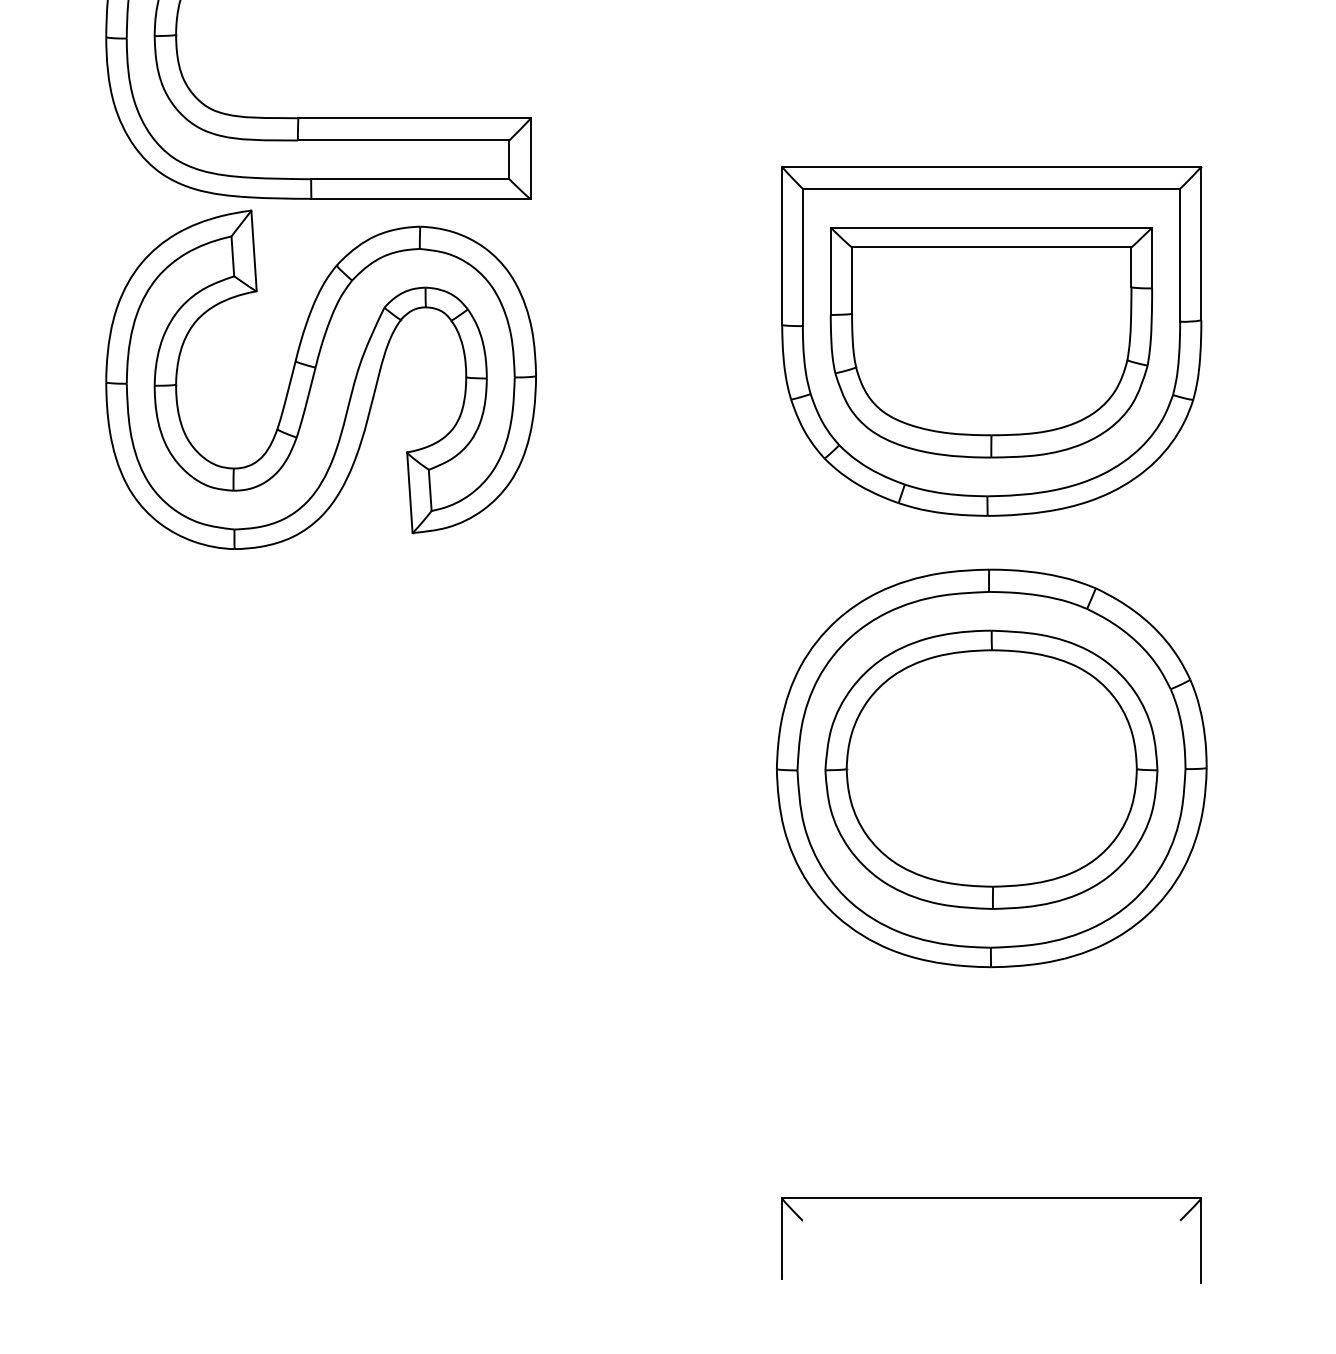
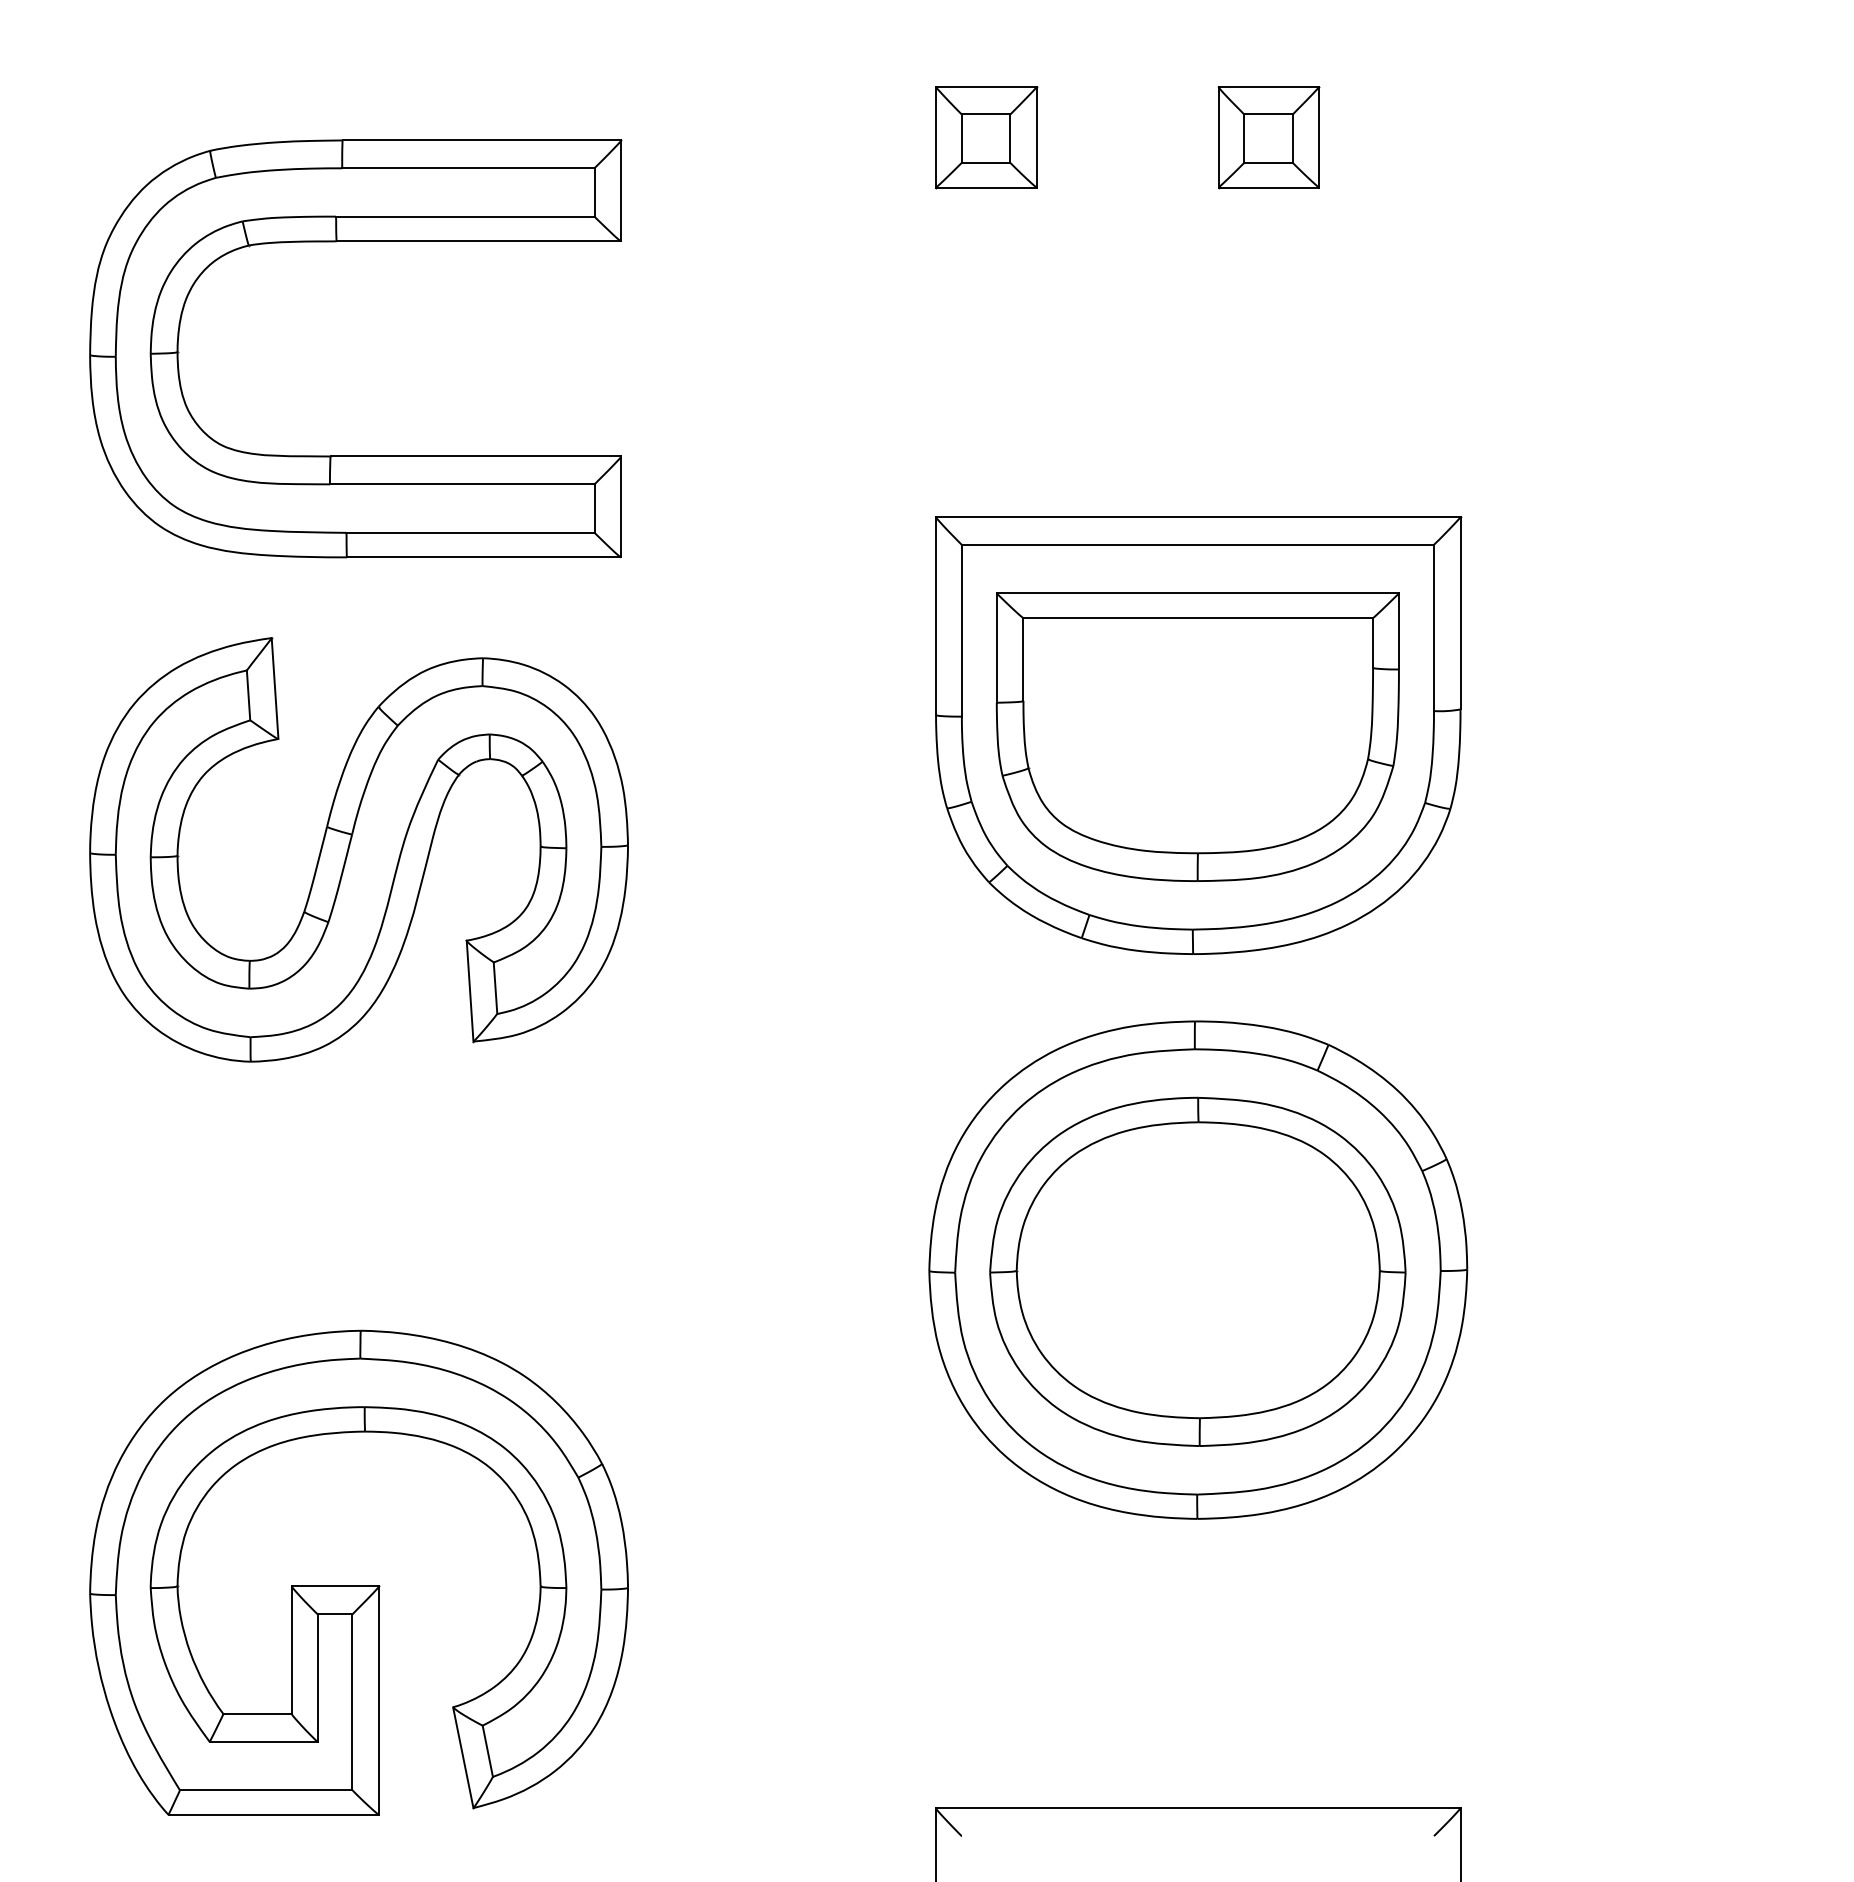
part: (320, 379) -> (358, 849), moved
part: (320, 1020) -> (358, 1585), added

